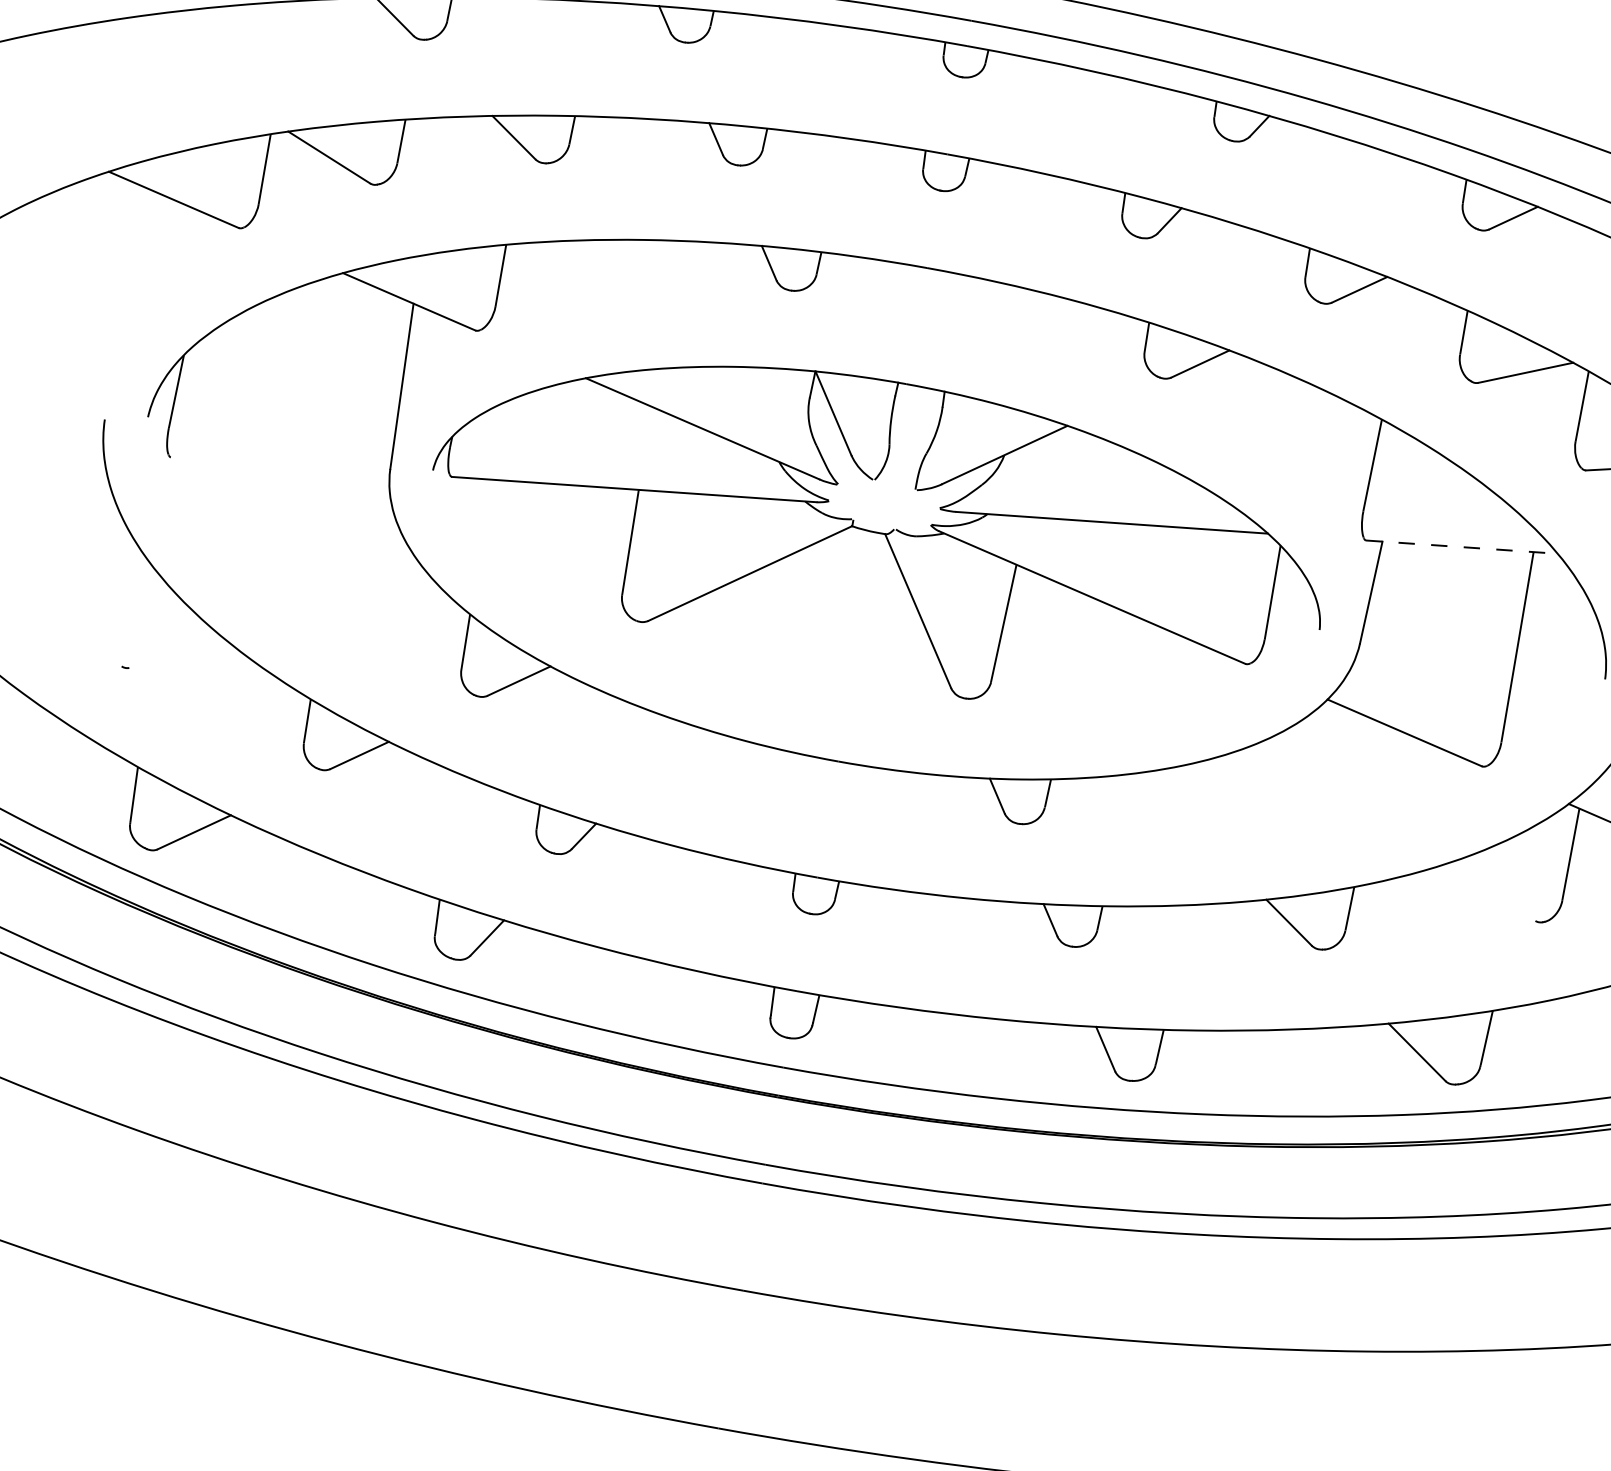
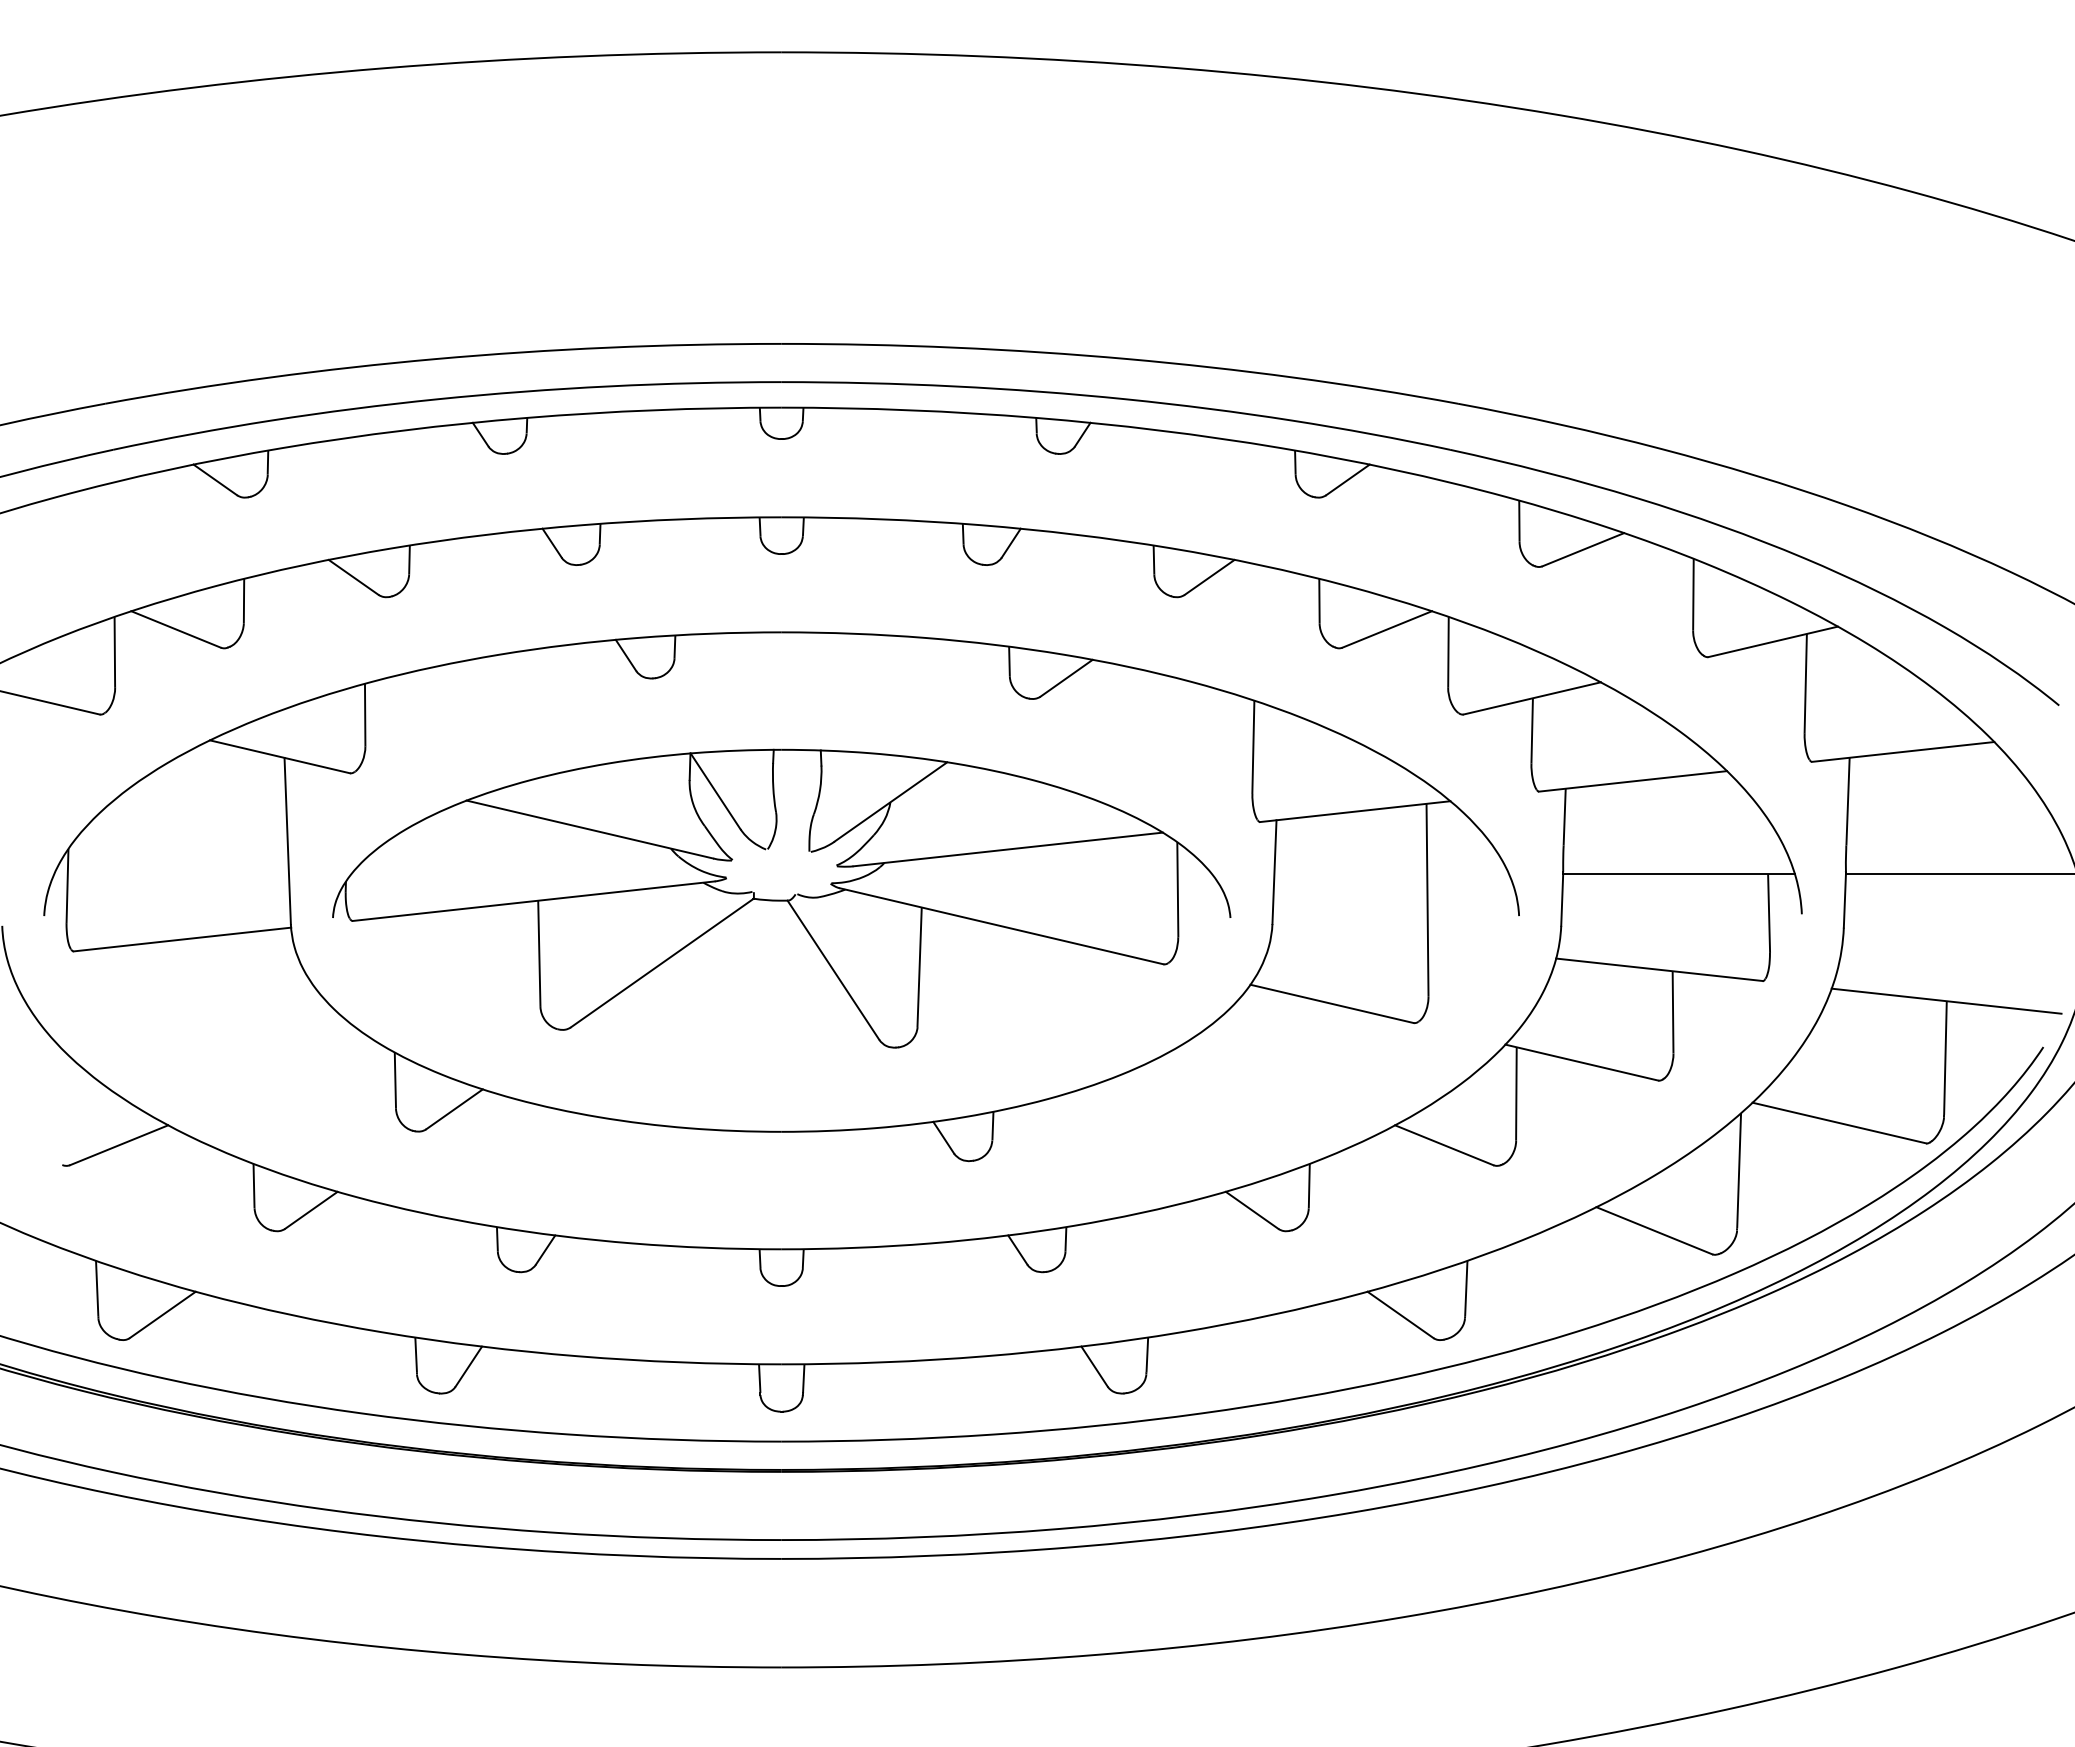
line: (280, 464) -> (182, 939), added
line: (1462, 547) -> (1355, 811), dashed -> solid
line: (181, 657) -> (119, 1145), added
line: (1490, 892) -> (1444, 1145), added

